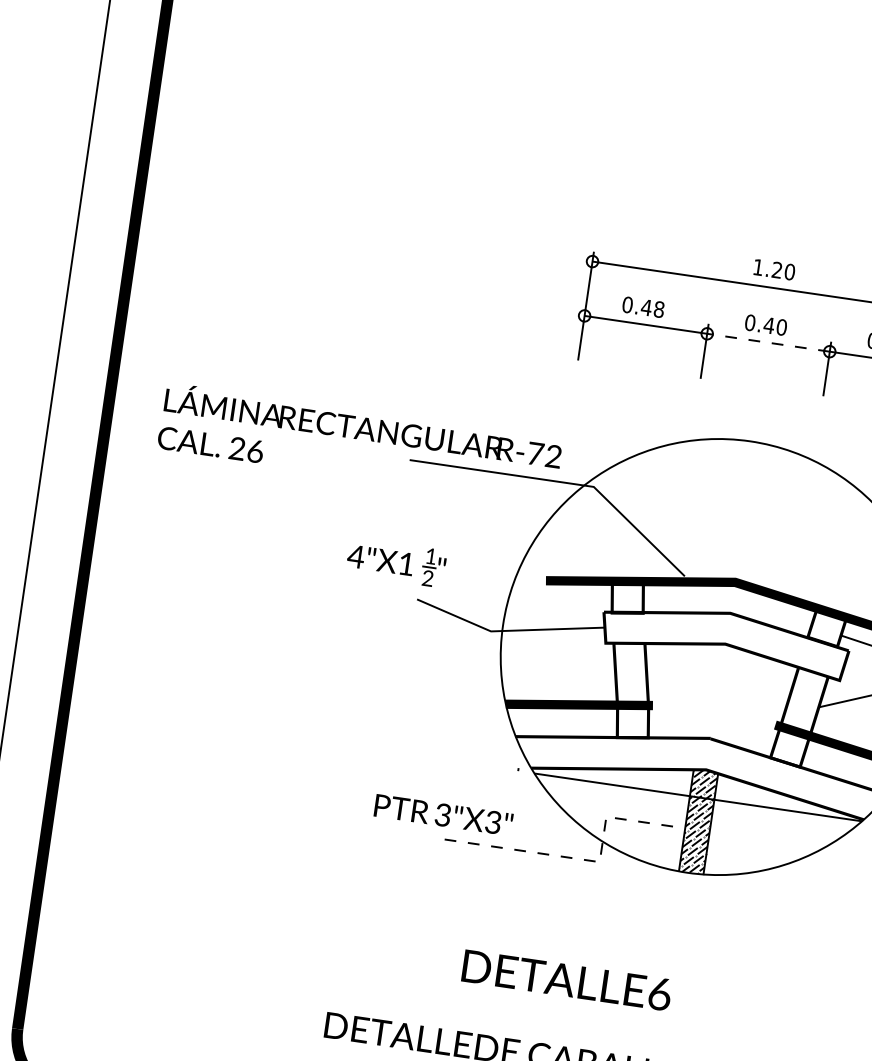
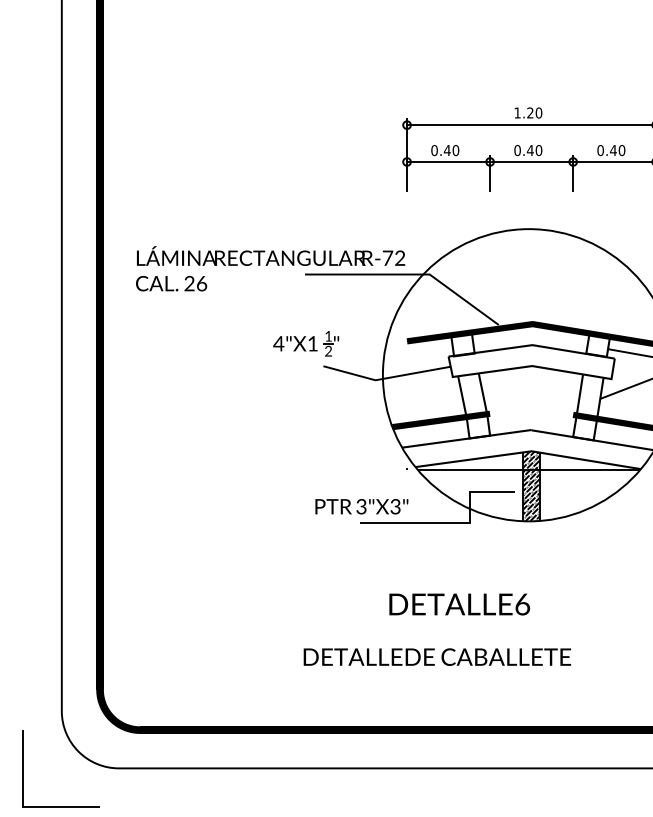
text: (658, 309) -> (455, 150), 0.48 -> 0.40
line: (768, 342) -> (531, 161), dashed -> solid
line: (575, 858) -> (453, 522), dashed -> solid

